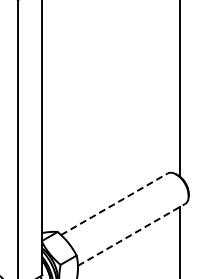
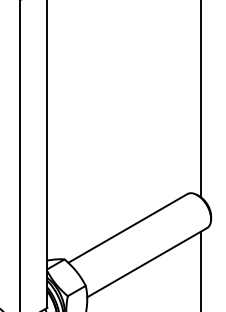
line: (114, 204) -> (128, 228), dashed -> solid
line: (131, 234) -> (147, 262), dashed -> solid

